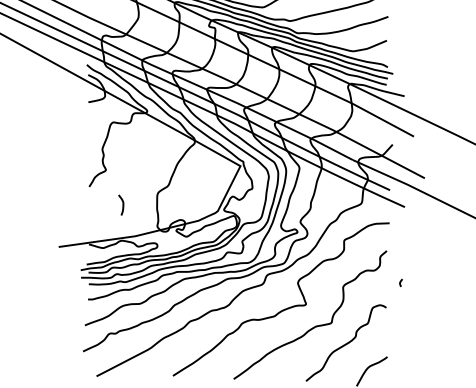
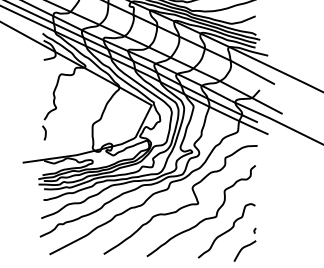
curve: (122, 204) -> (45, 132), moved
curve: (400, 282) -> (254, 230), moved

